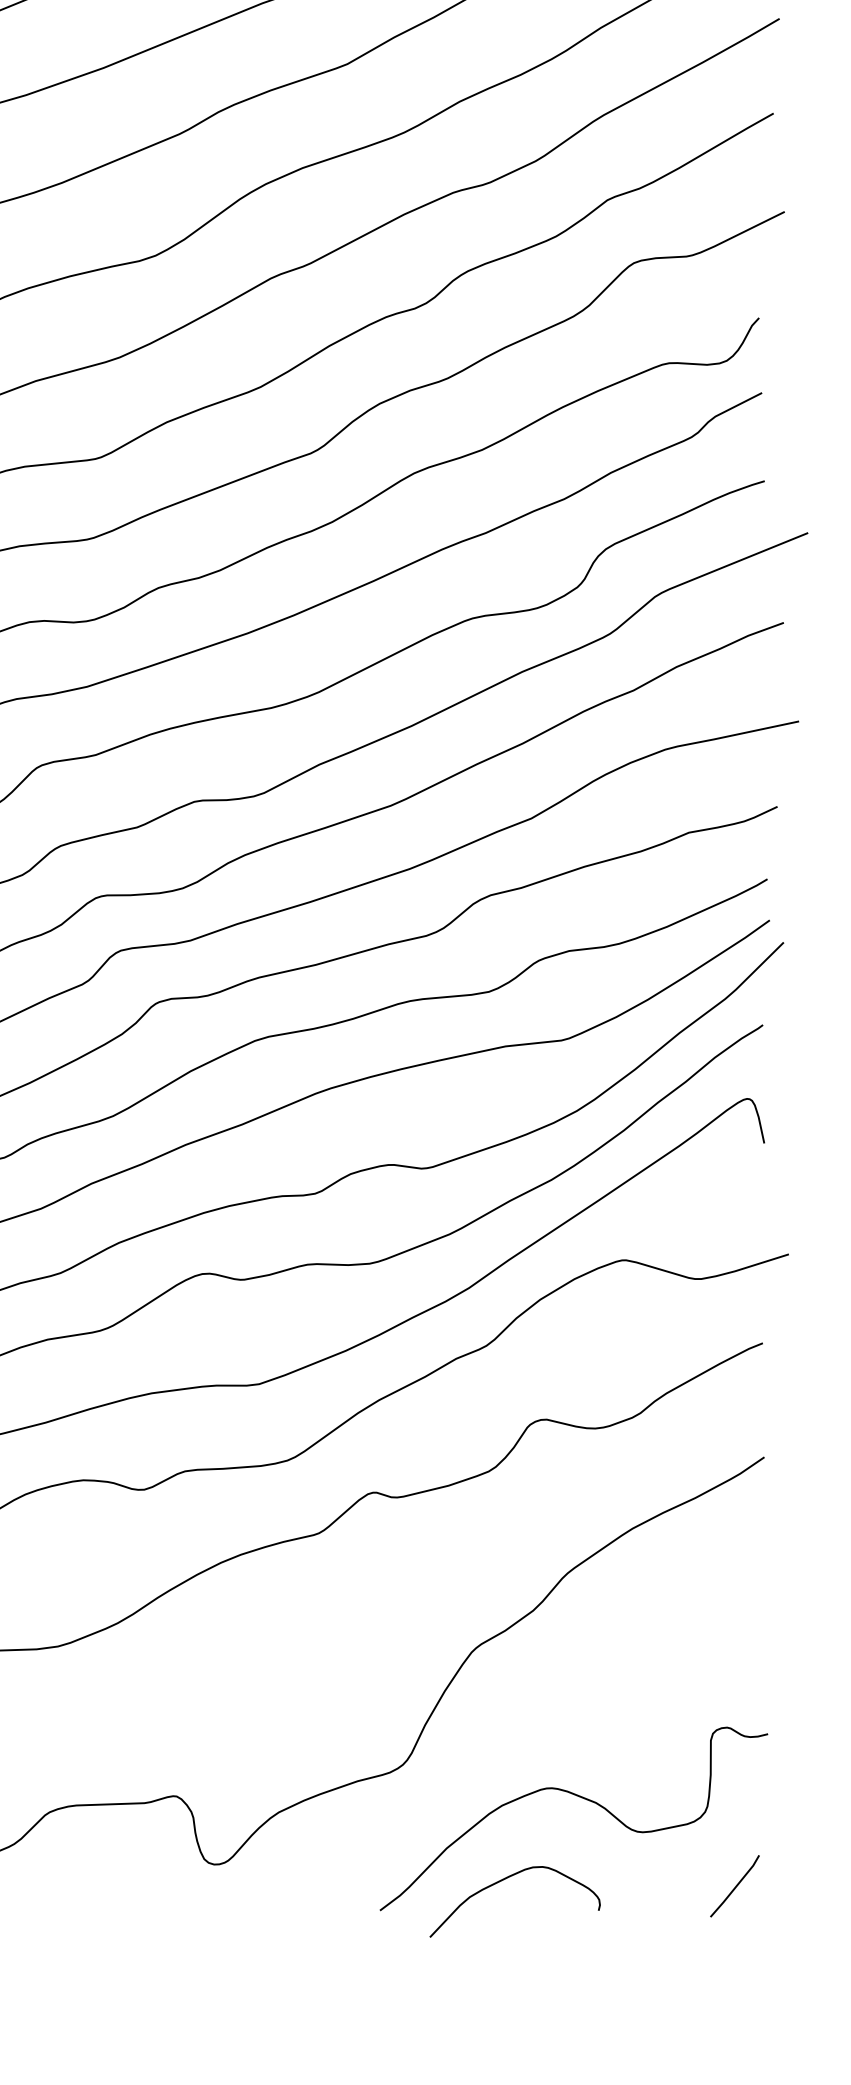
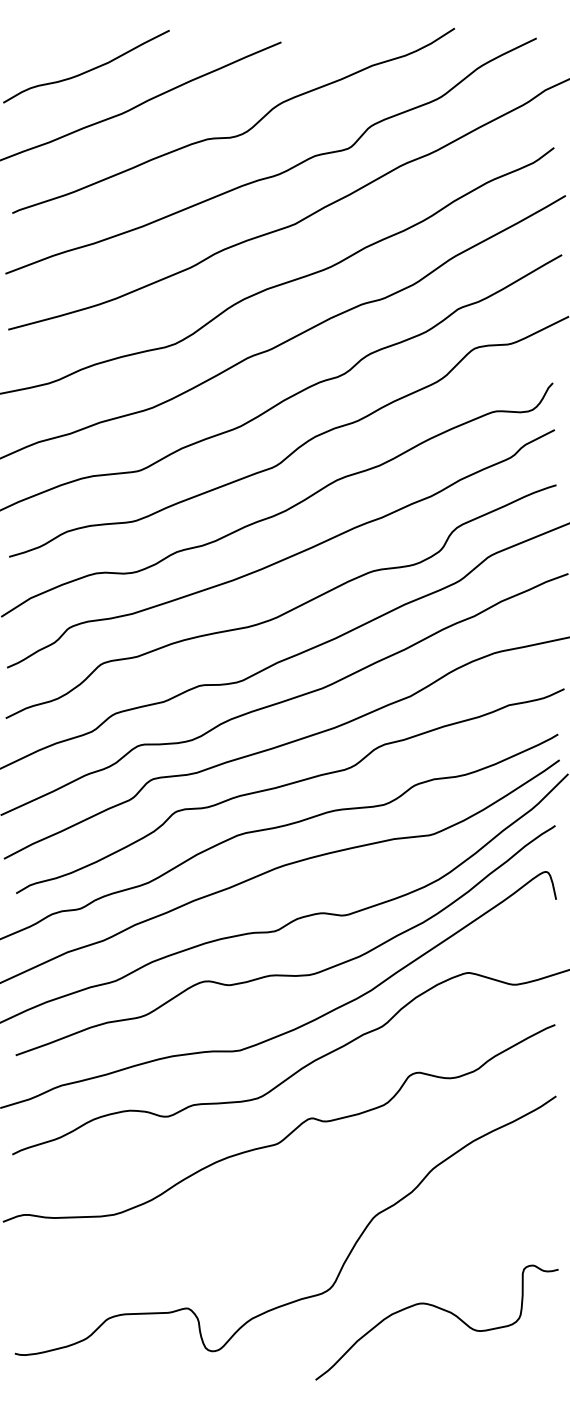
curve: (504, 1880) -> (393, 1361), removed
line: (734, 1885) -> (537, 1364), removed

